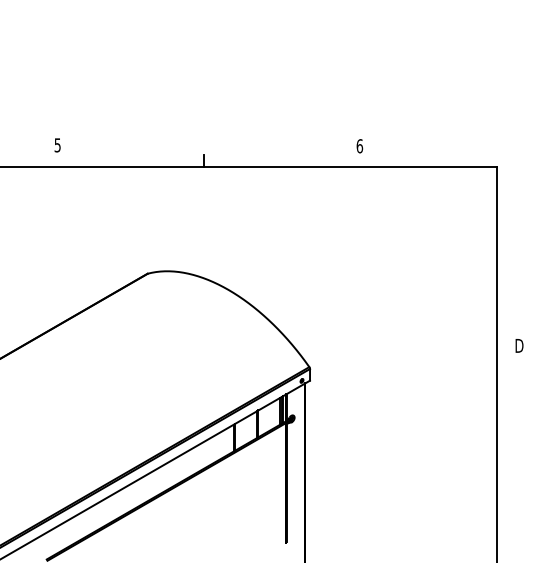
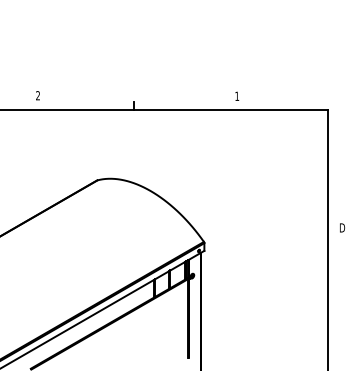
text: (56, 144) -> (37, 95), 5 -> 2
text: (360, 144) -> (237, 95), 6 -> 1

